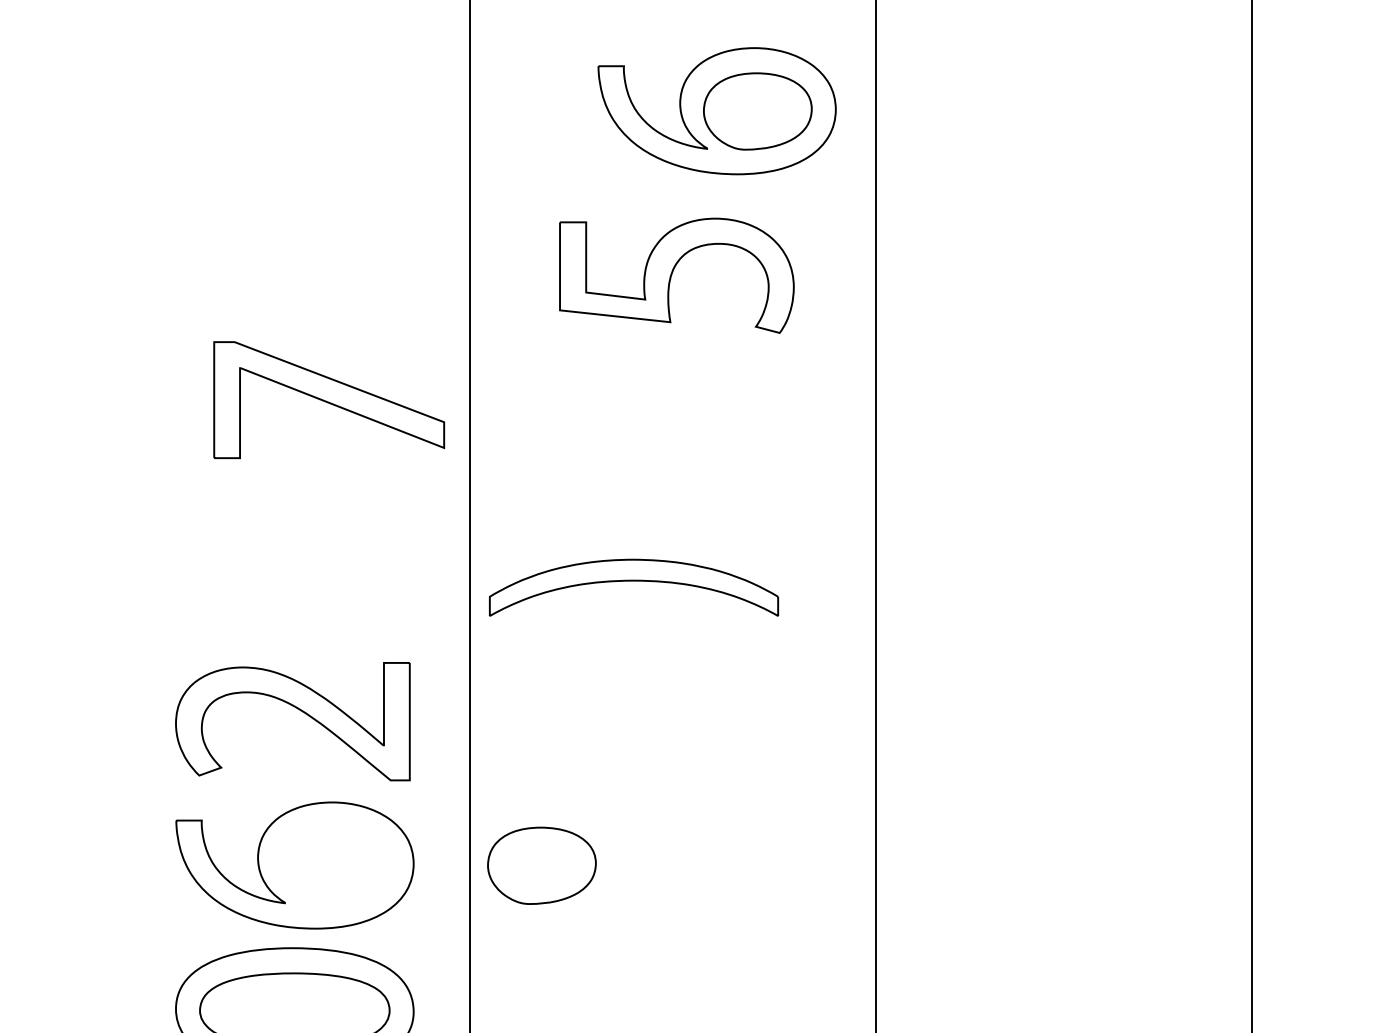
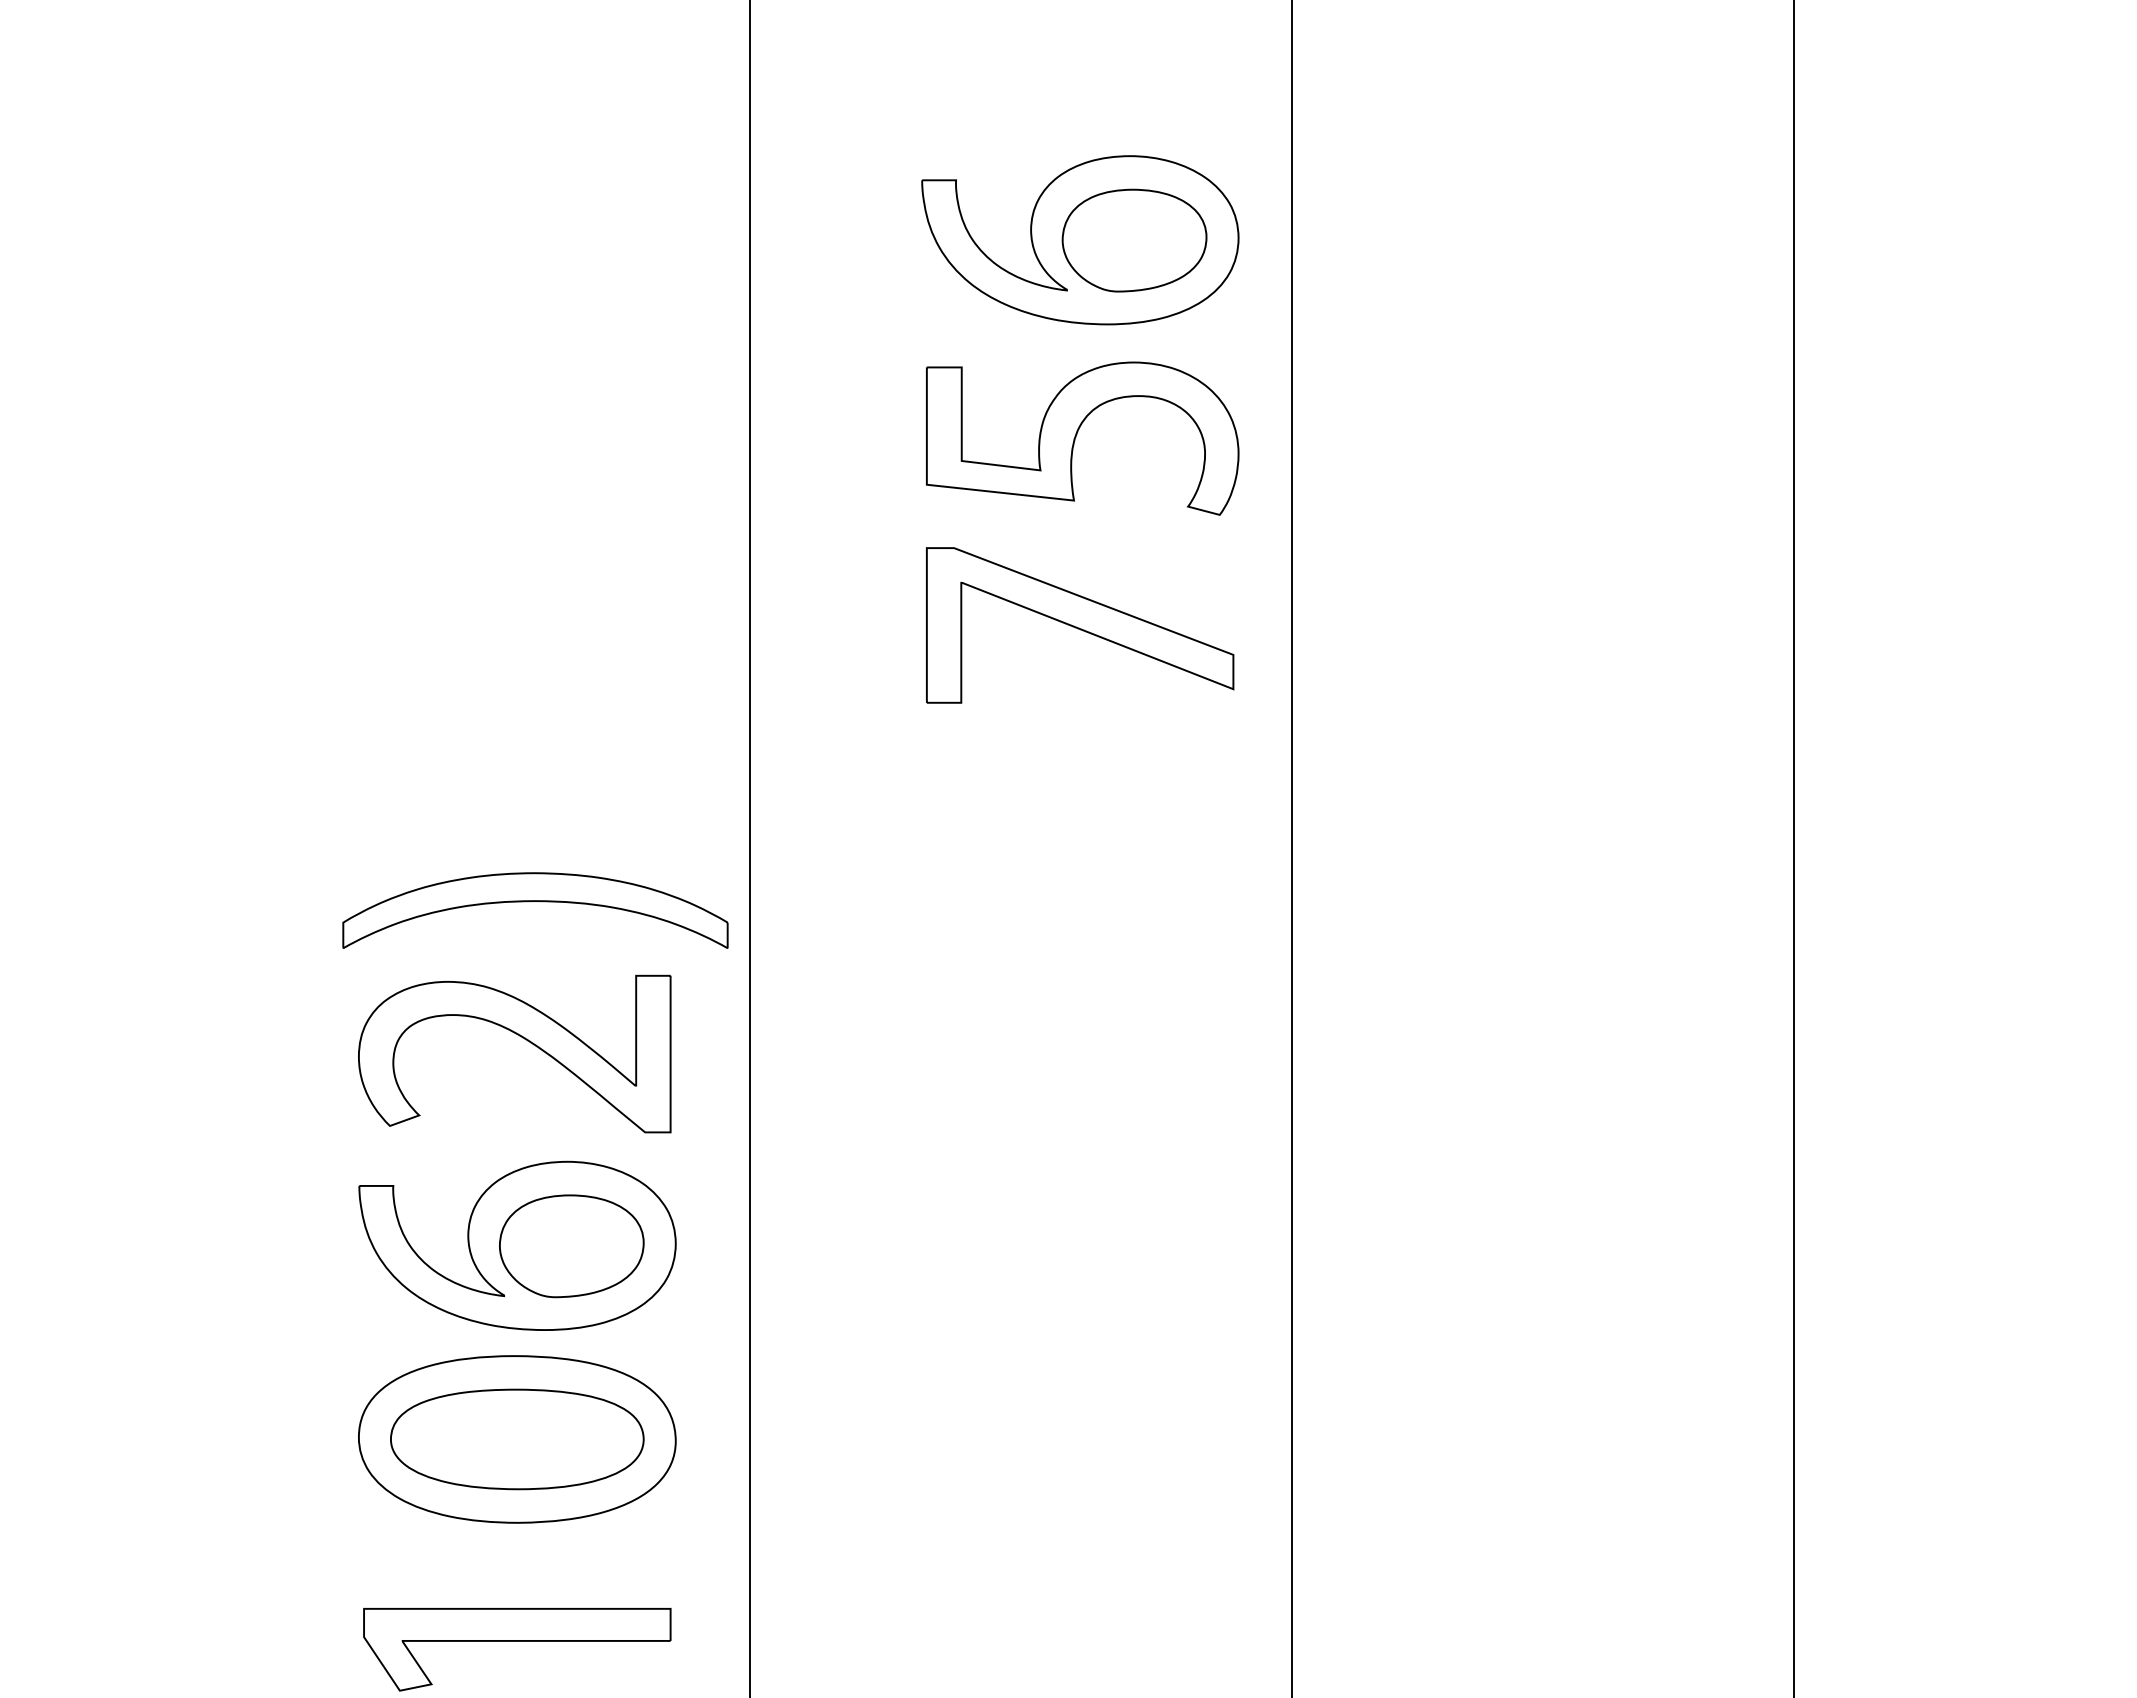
part: (672, 274) -> (1076, 437), moved
part: (329, 400) -> (1080, 625), moved
part: (634, 580) -> (535, 901), moved
part: (541, 865) -> (571, 1246), moved

